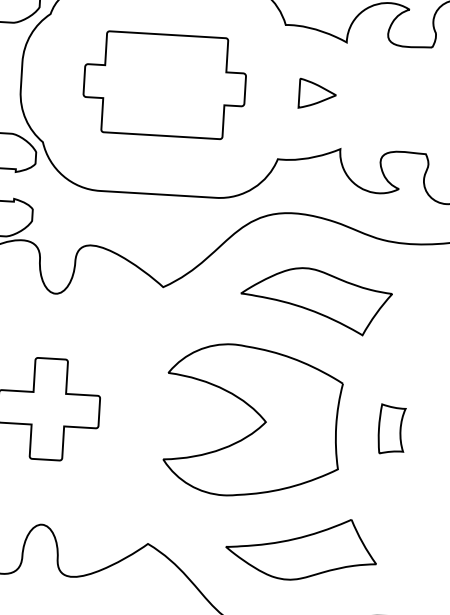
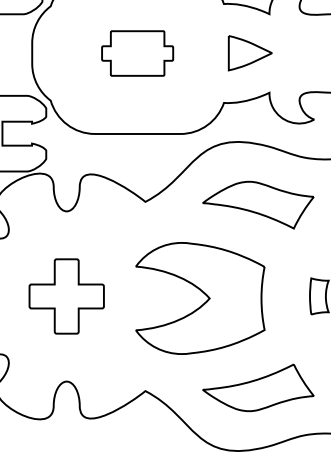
part: (164, 85) -> (137, 53), size x0.6
part: (317, 94) -> (250, 53), size x1.6
part: (253, 421) -> (200, 298), moved

